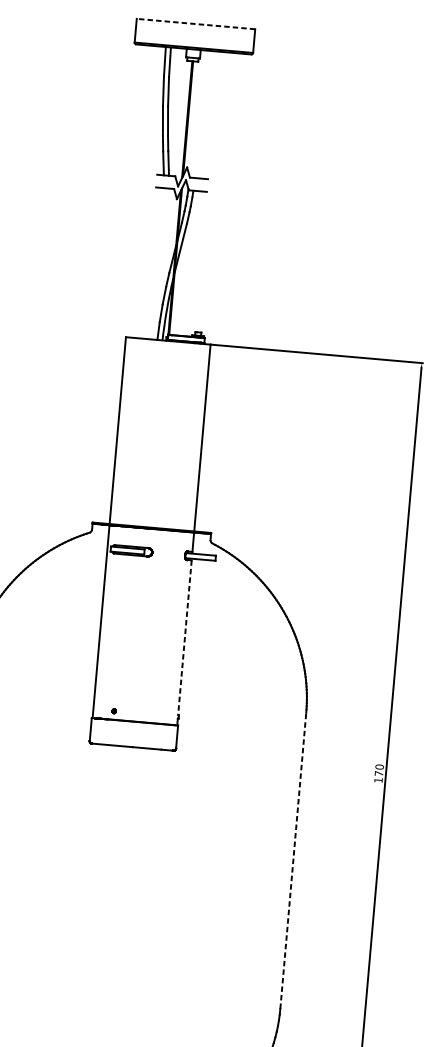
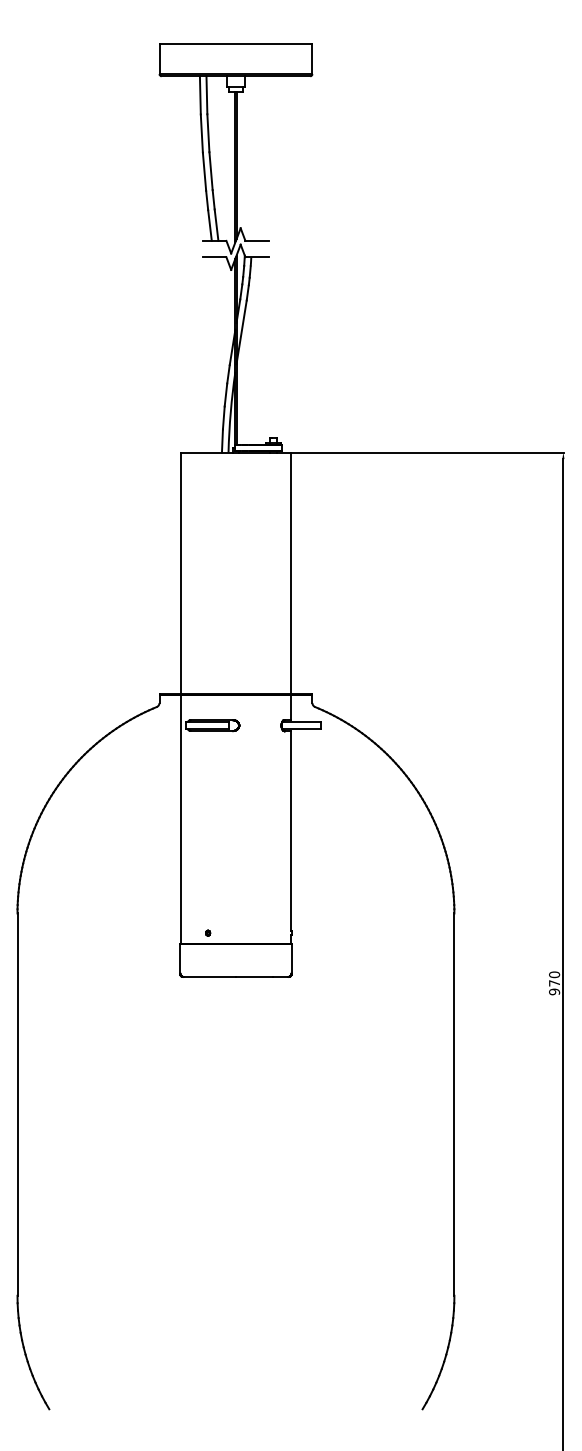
line: (195, 24) -> (235, 43), dashed -> solid
line: (184, 638) -> (290, 831), dashed -> solid
text: (378, 780) -> (554, 991), 170 -> 970
line: (293, 860) -> (454, 1104), dashed -> solid

